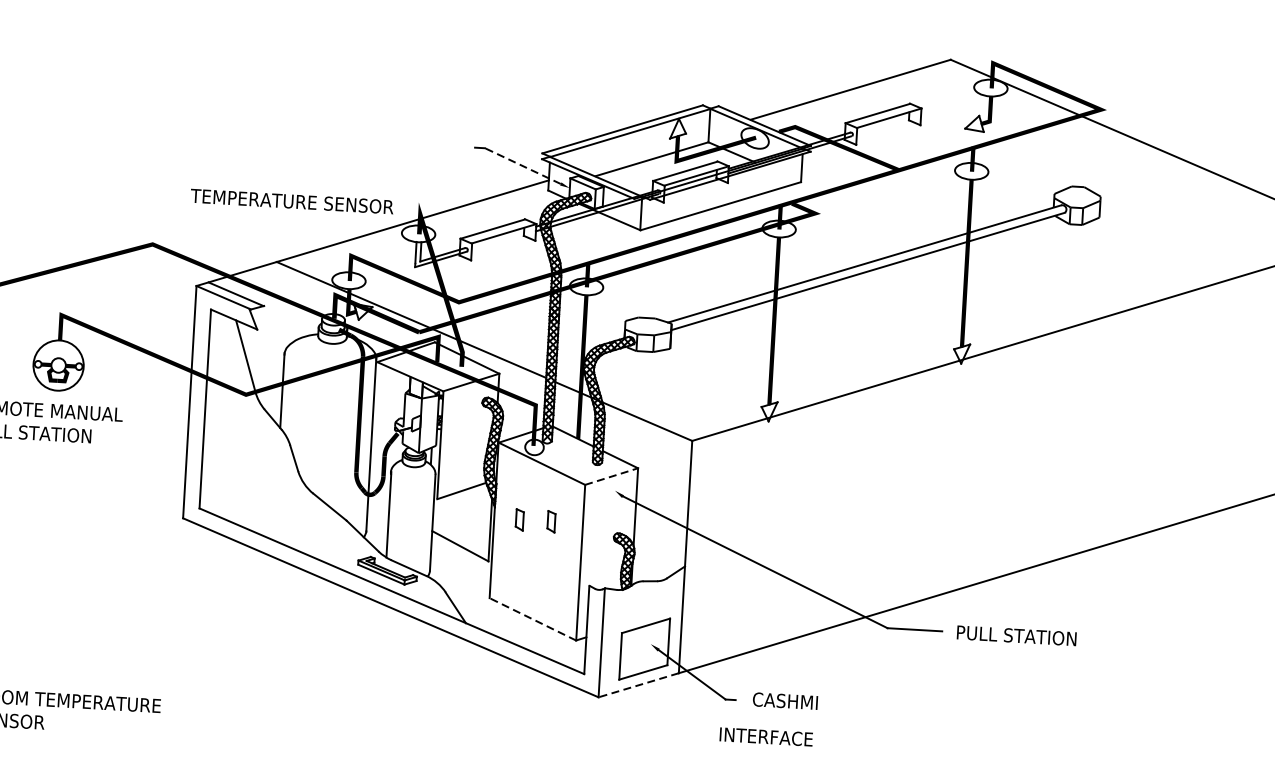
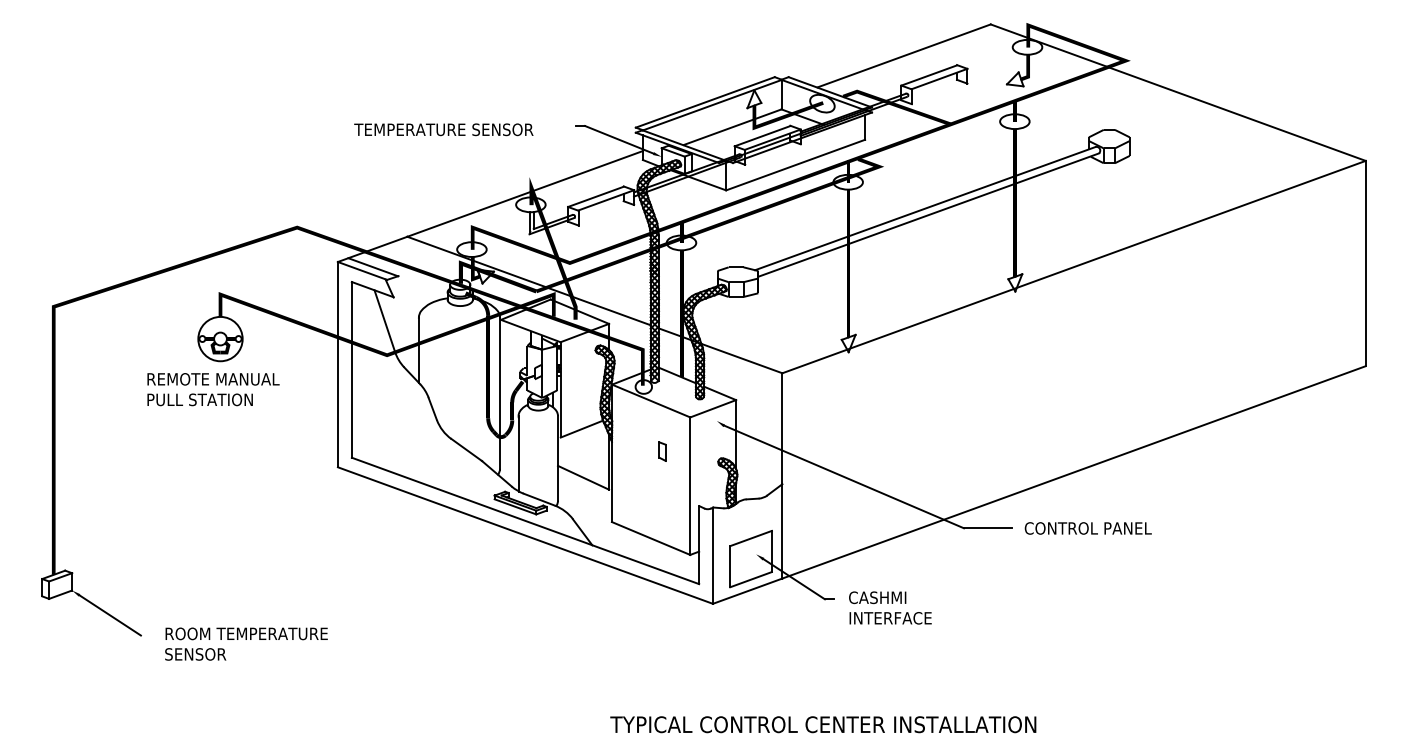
line: (523, 165) -> (619, 139), dashed -> solid
text: (291, 201) -> (443, 129), moved
line: (611, 476) -> (713, 408), dashed -> solid
part: (519, 519) -> (634, 451), removed
line: (533, 619) -> (651, 538), dashed -> solid
text: (1027, 636) -> (1087, 528), PULL STATION -> CONTROL PANEL
line: (638, 685) -> (747, 591), dashed -> solid
text: (766, 737) -> (890, 618), moved

